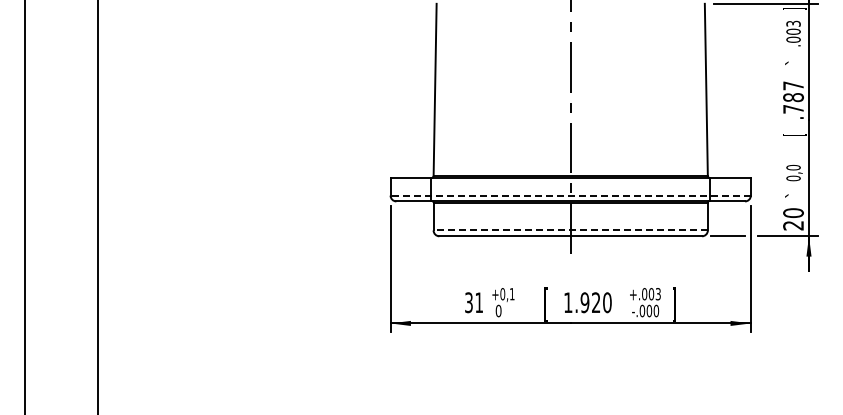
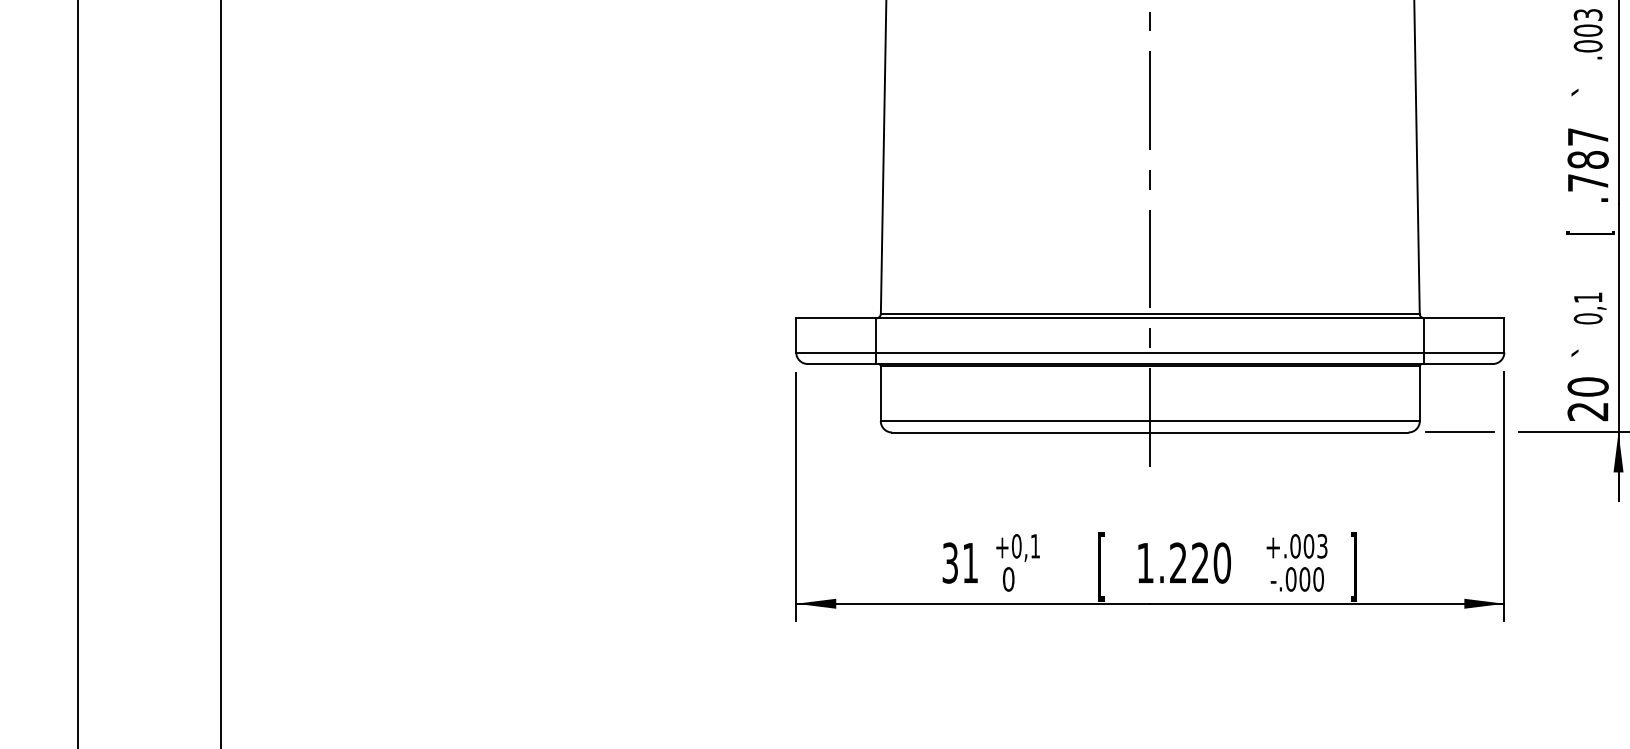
text: (793, 167) -> (1588, 297), 0,0 -> 0,1
line: (570, 195) -> (1149, 352), dashed -> solid
line: (570, 230) -> (1149, 421), dashed -> solid
text: (584, 302) -> (1177, 562), 1.920 -> 1.220

